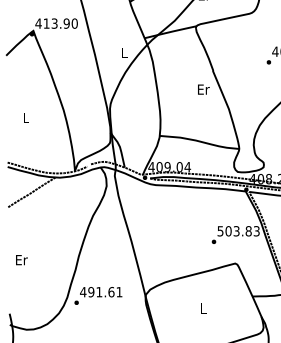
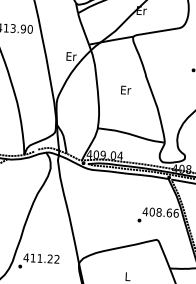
text: (124, 53) -> (71, 56), L -> Er
text: (203, 89) -> (125, 90), moved
text: (238, 231) -> (160, 212), 503.83 -> 408.66
text: (105, 292) -> (45, 259), 491.61 -> 411.22

